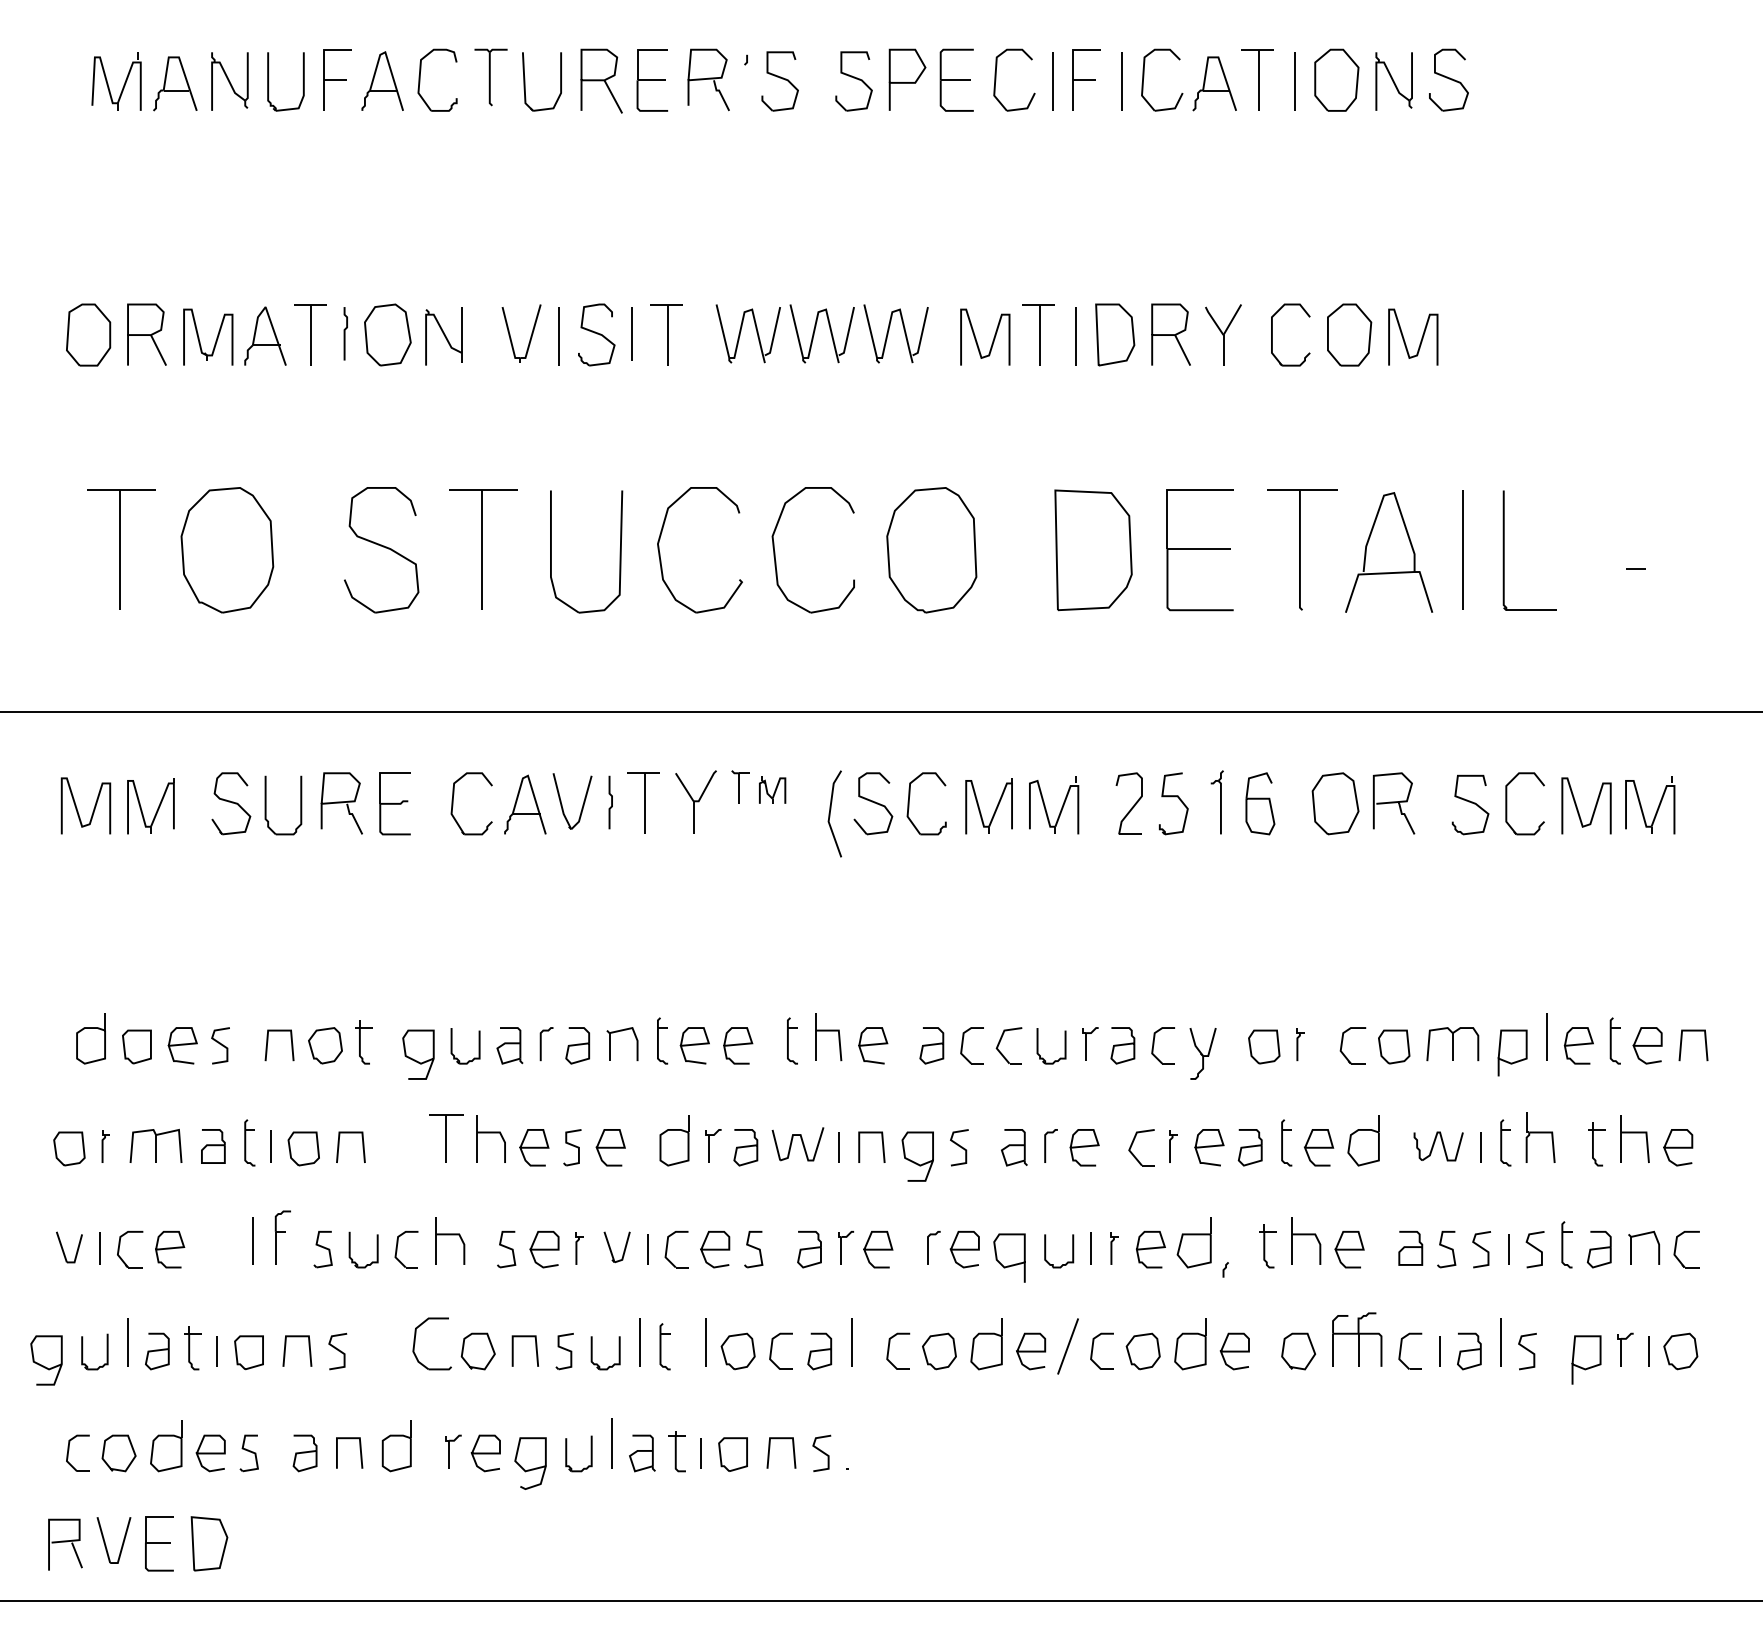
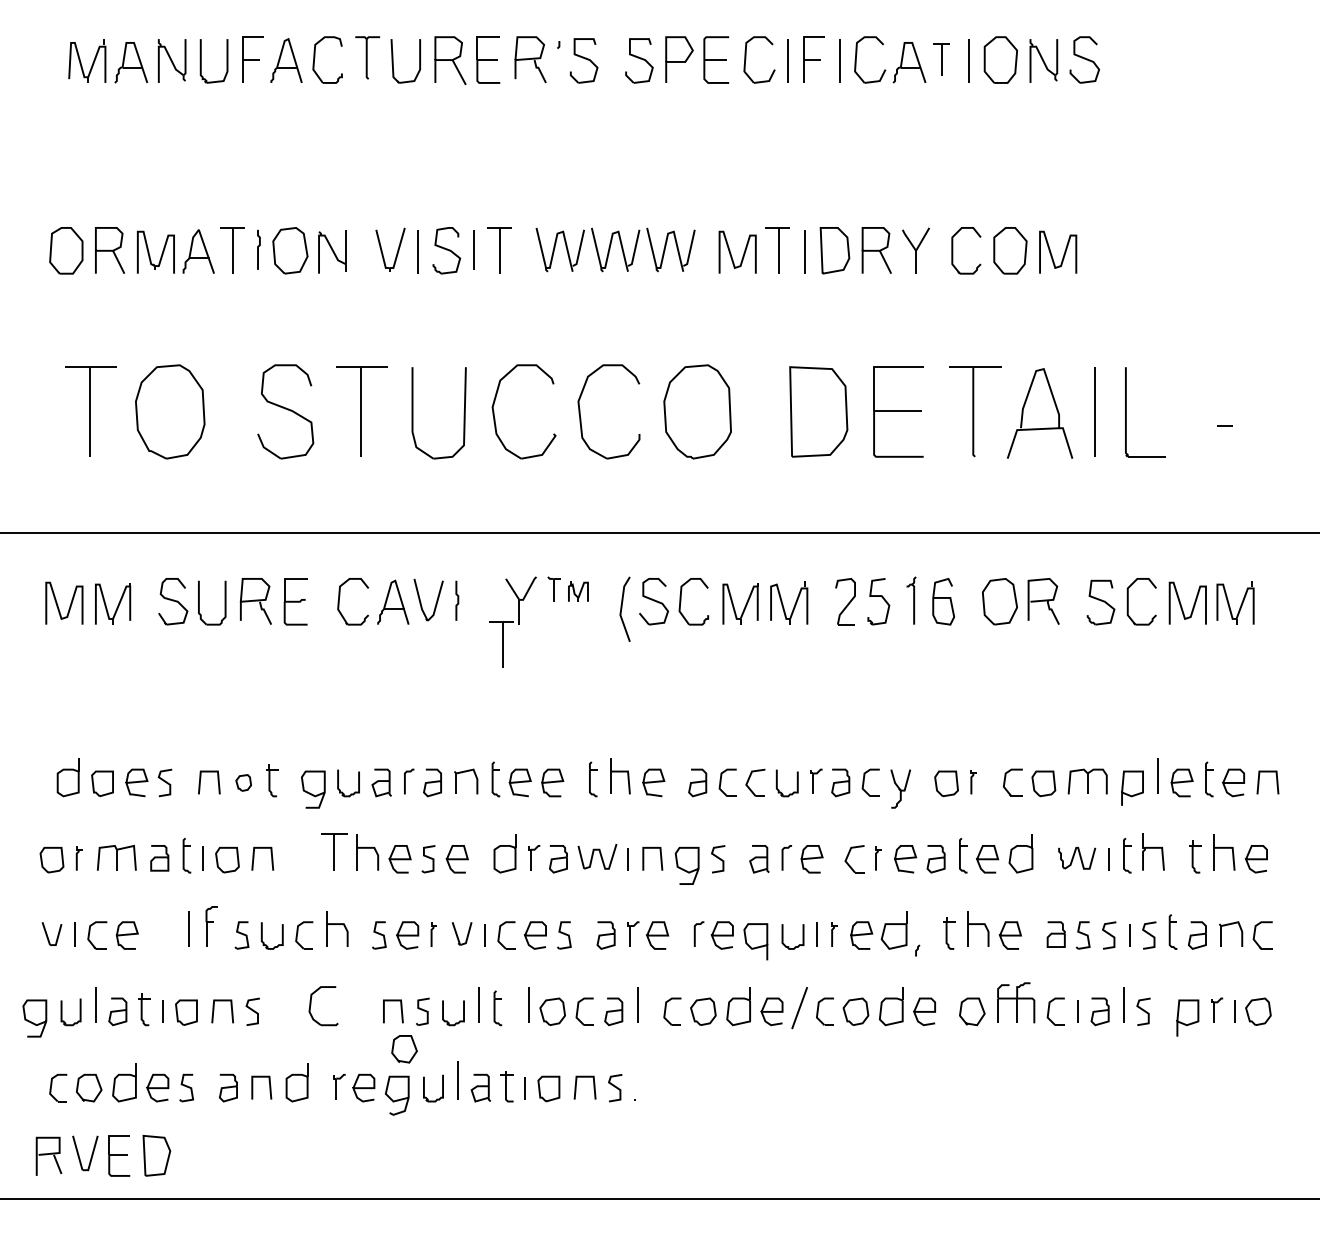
part: (1257, 79) -> (941, 59), size x0.7
part: (643, 802) -> (501, 644), moved
part: (325, 1045) -> (243, 782), size x0.6
curve: (464, 1346) -> (394, 1045), moved

